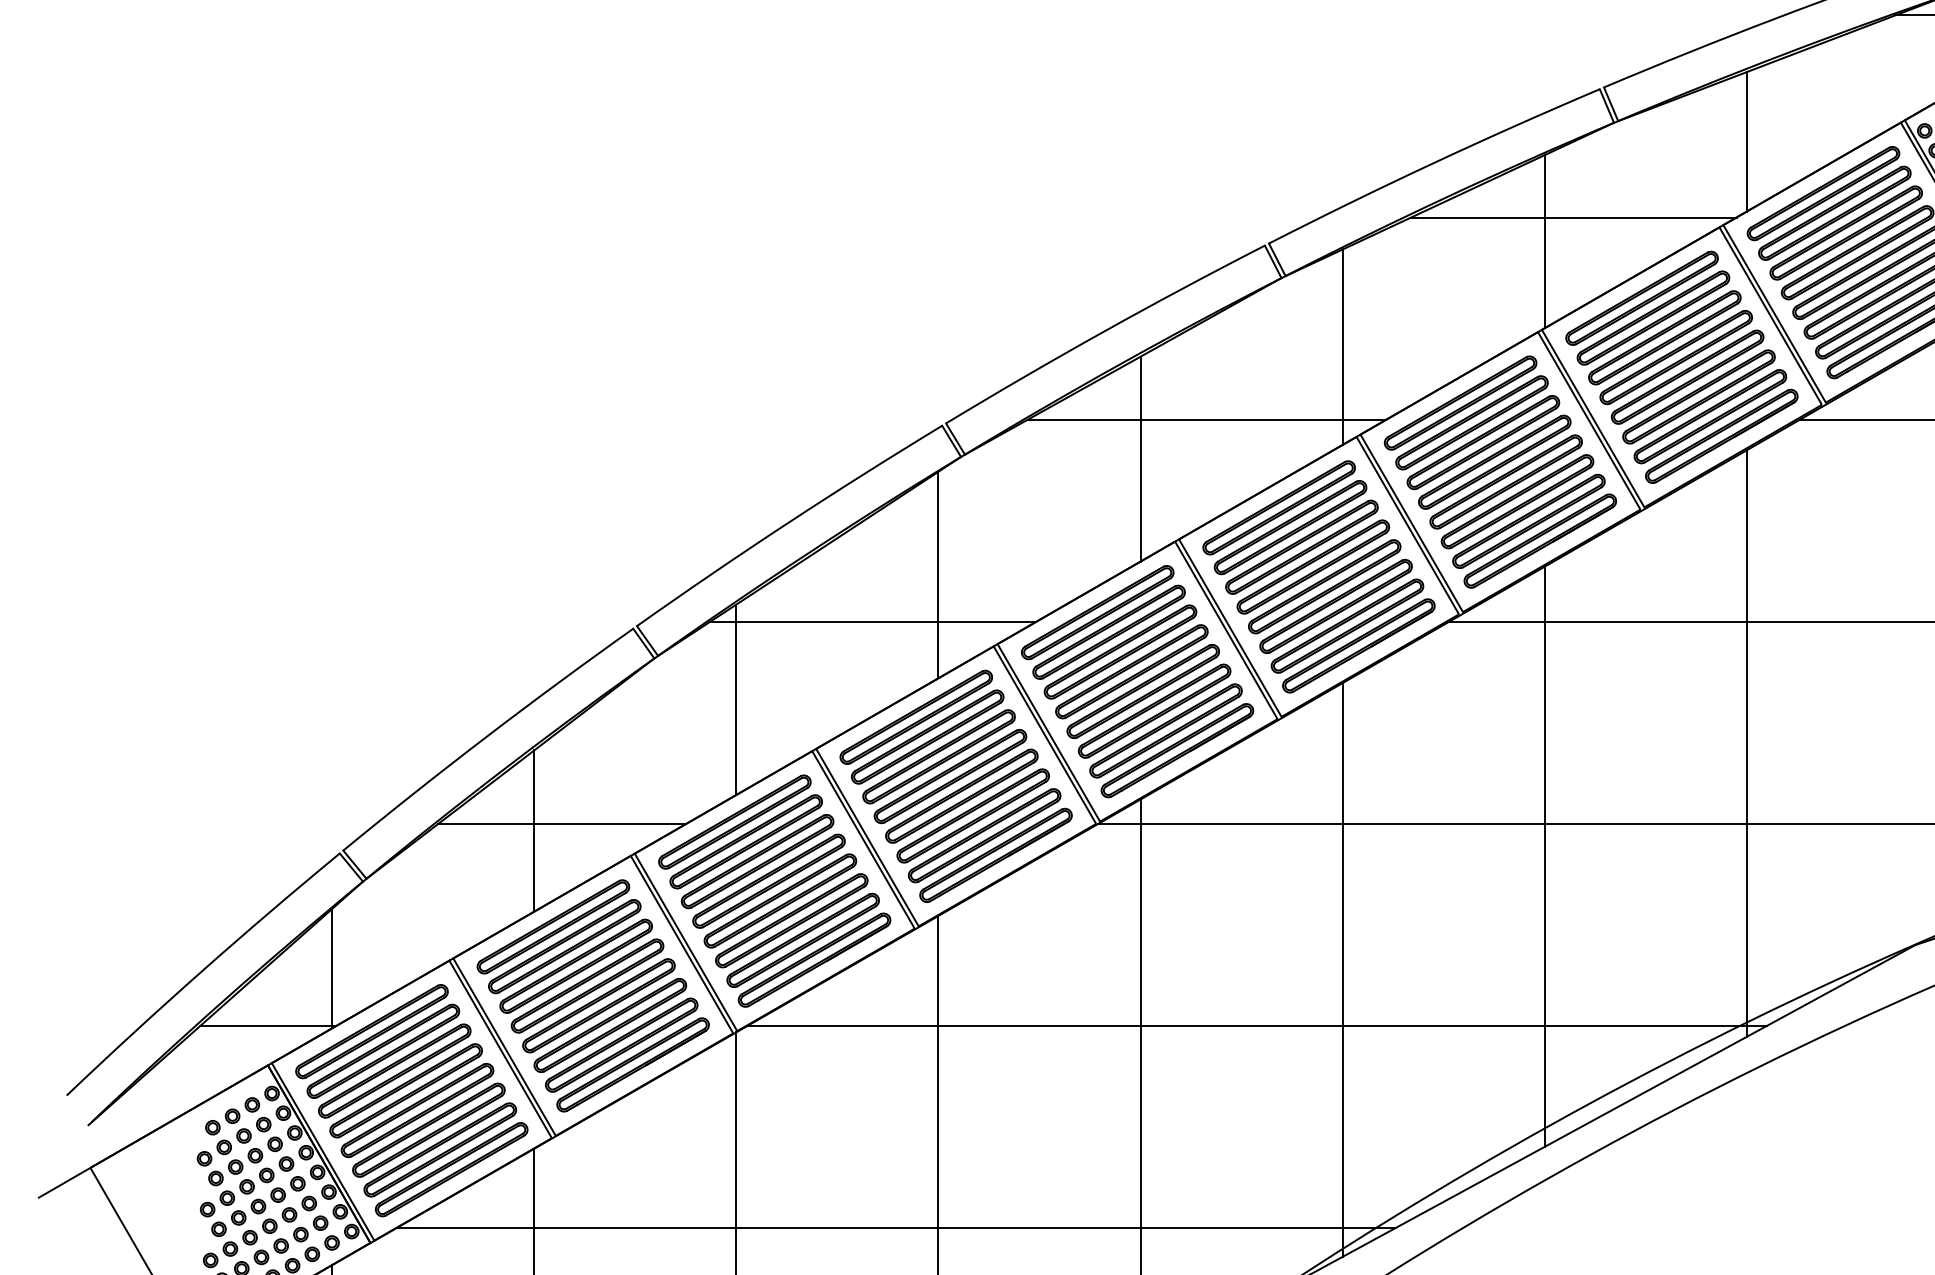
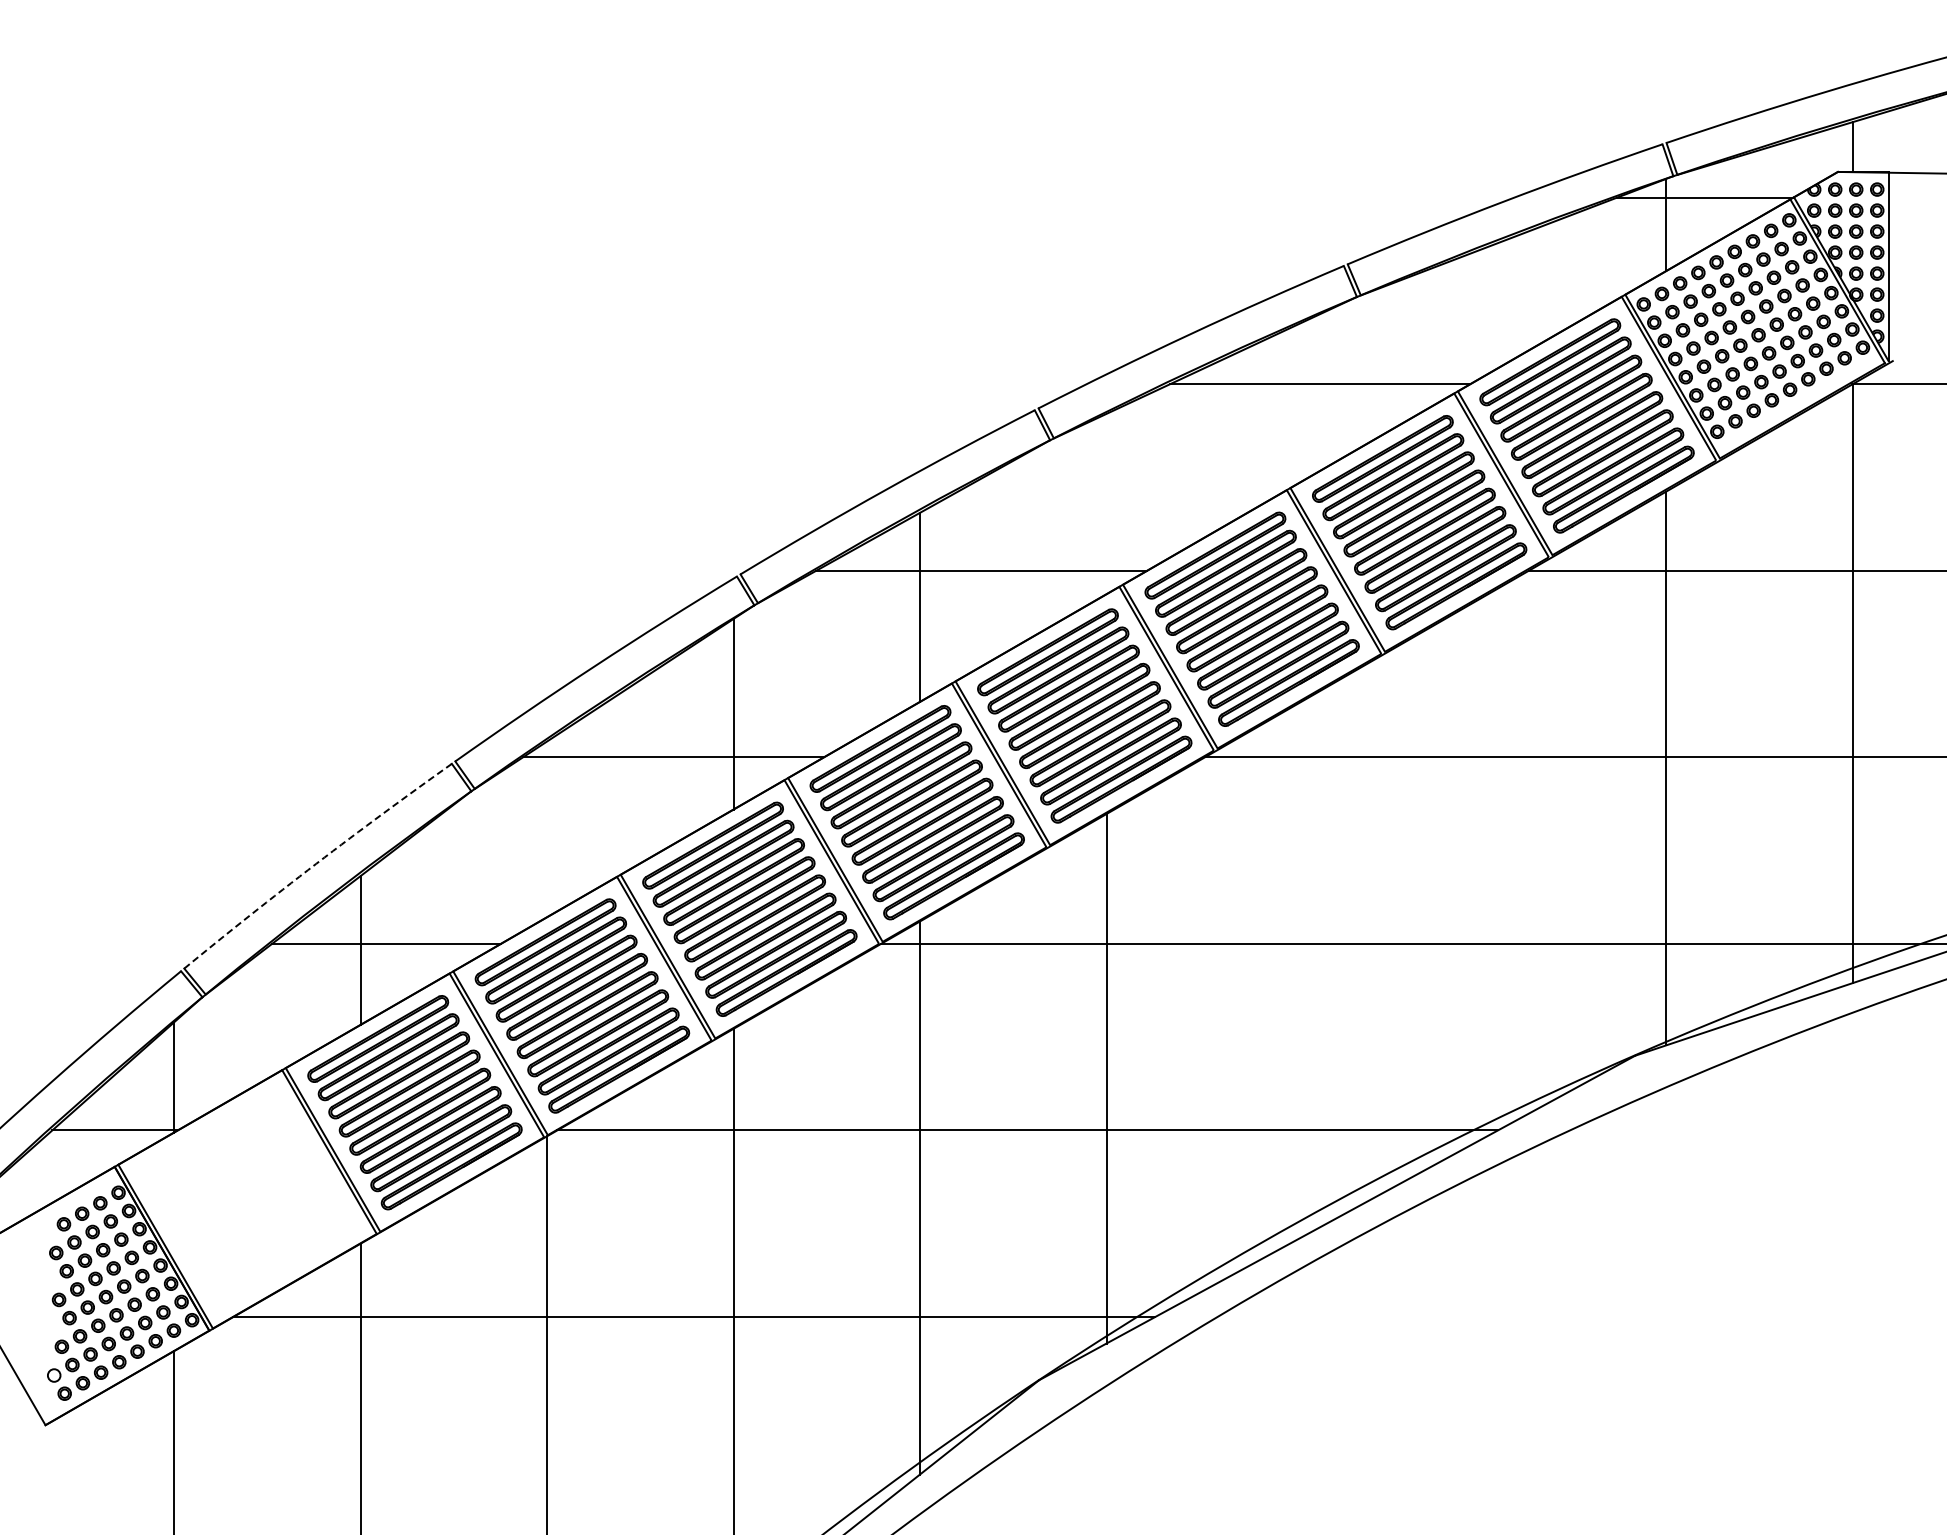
line: (1746, 141) -> (1479, 314), removed
line: (1545, 241) -> (1293, 406), removed
line: (1342, 346) -> (1106, 503), removed
line: (736, 699) -> (547, 829), removed
arc: (486, 736) -> (316, 863), solid -> dashed
line: (1746, 743) -> (1479, 869), removed
line: (1545, 855) -> (1293, 973), removed
part: (411, 1099) -> (247, 1198), removed

